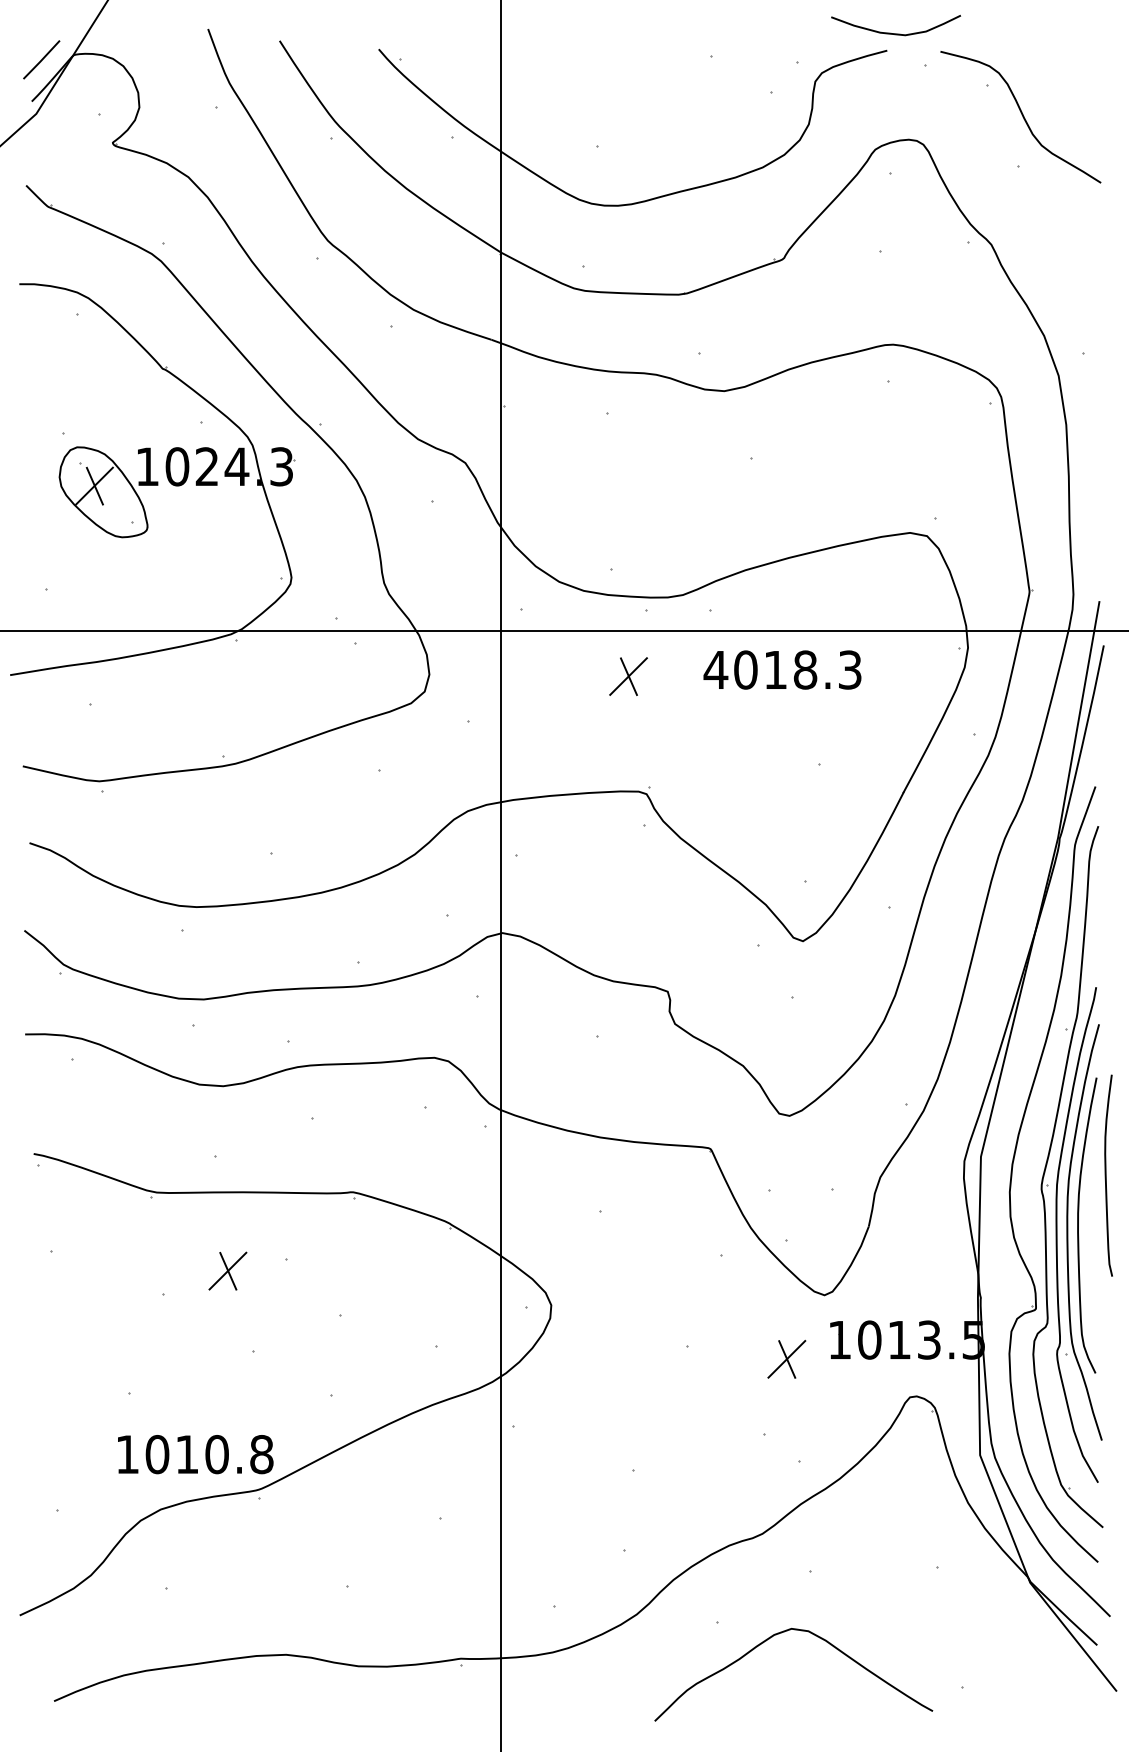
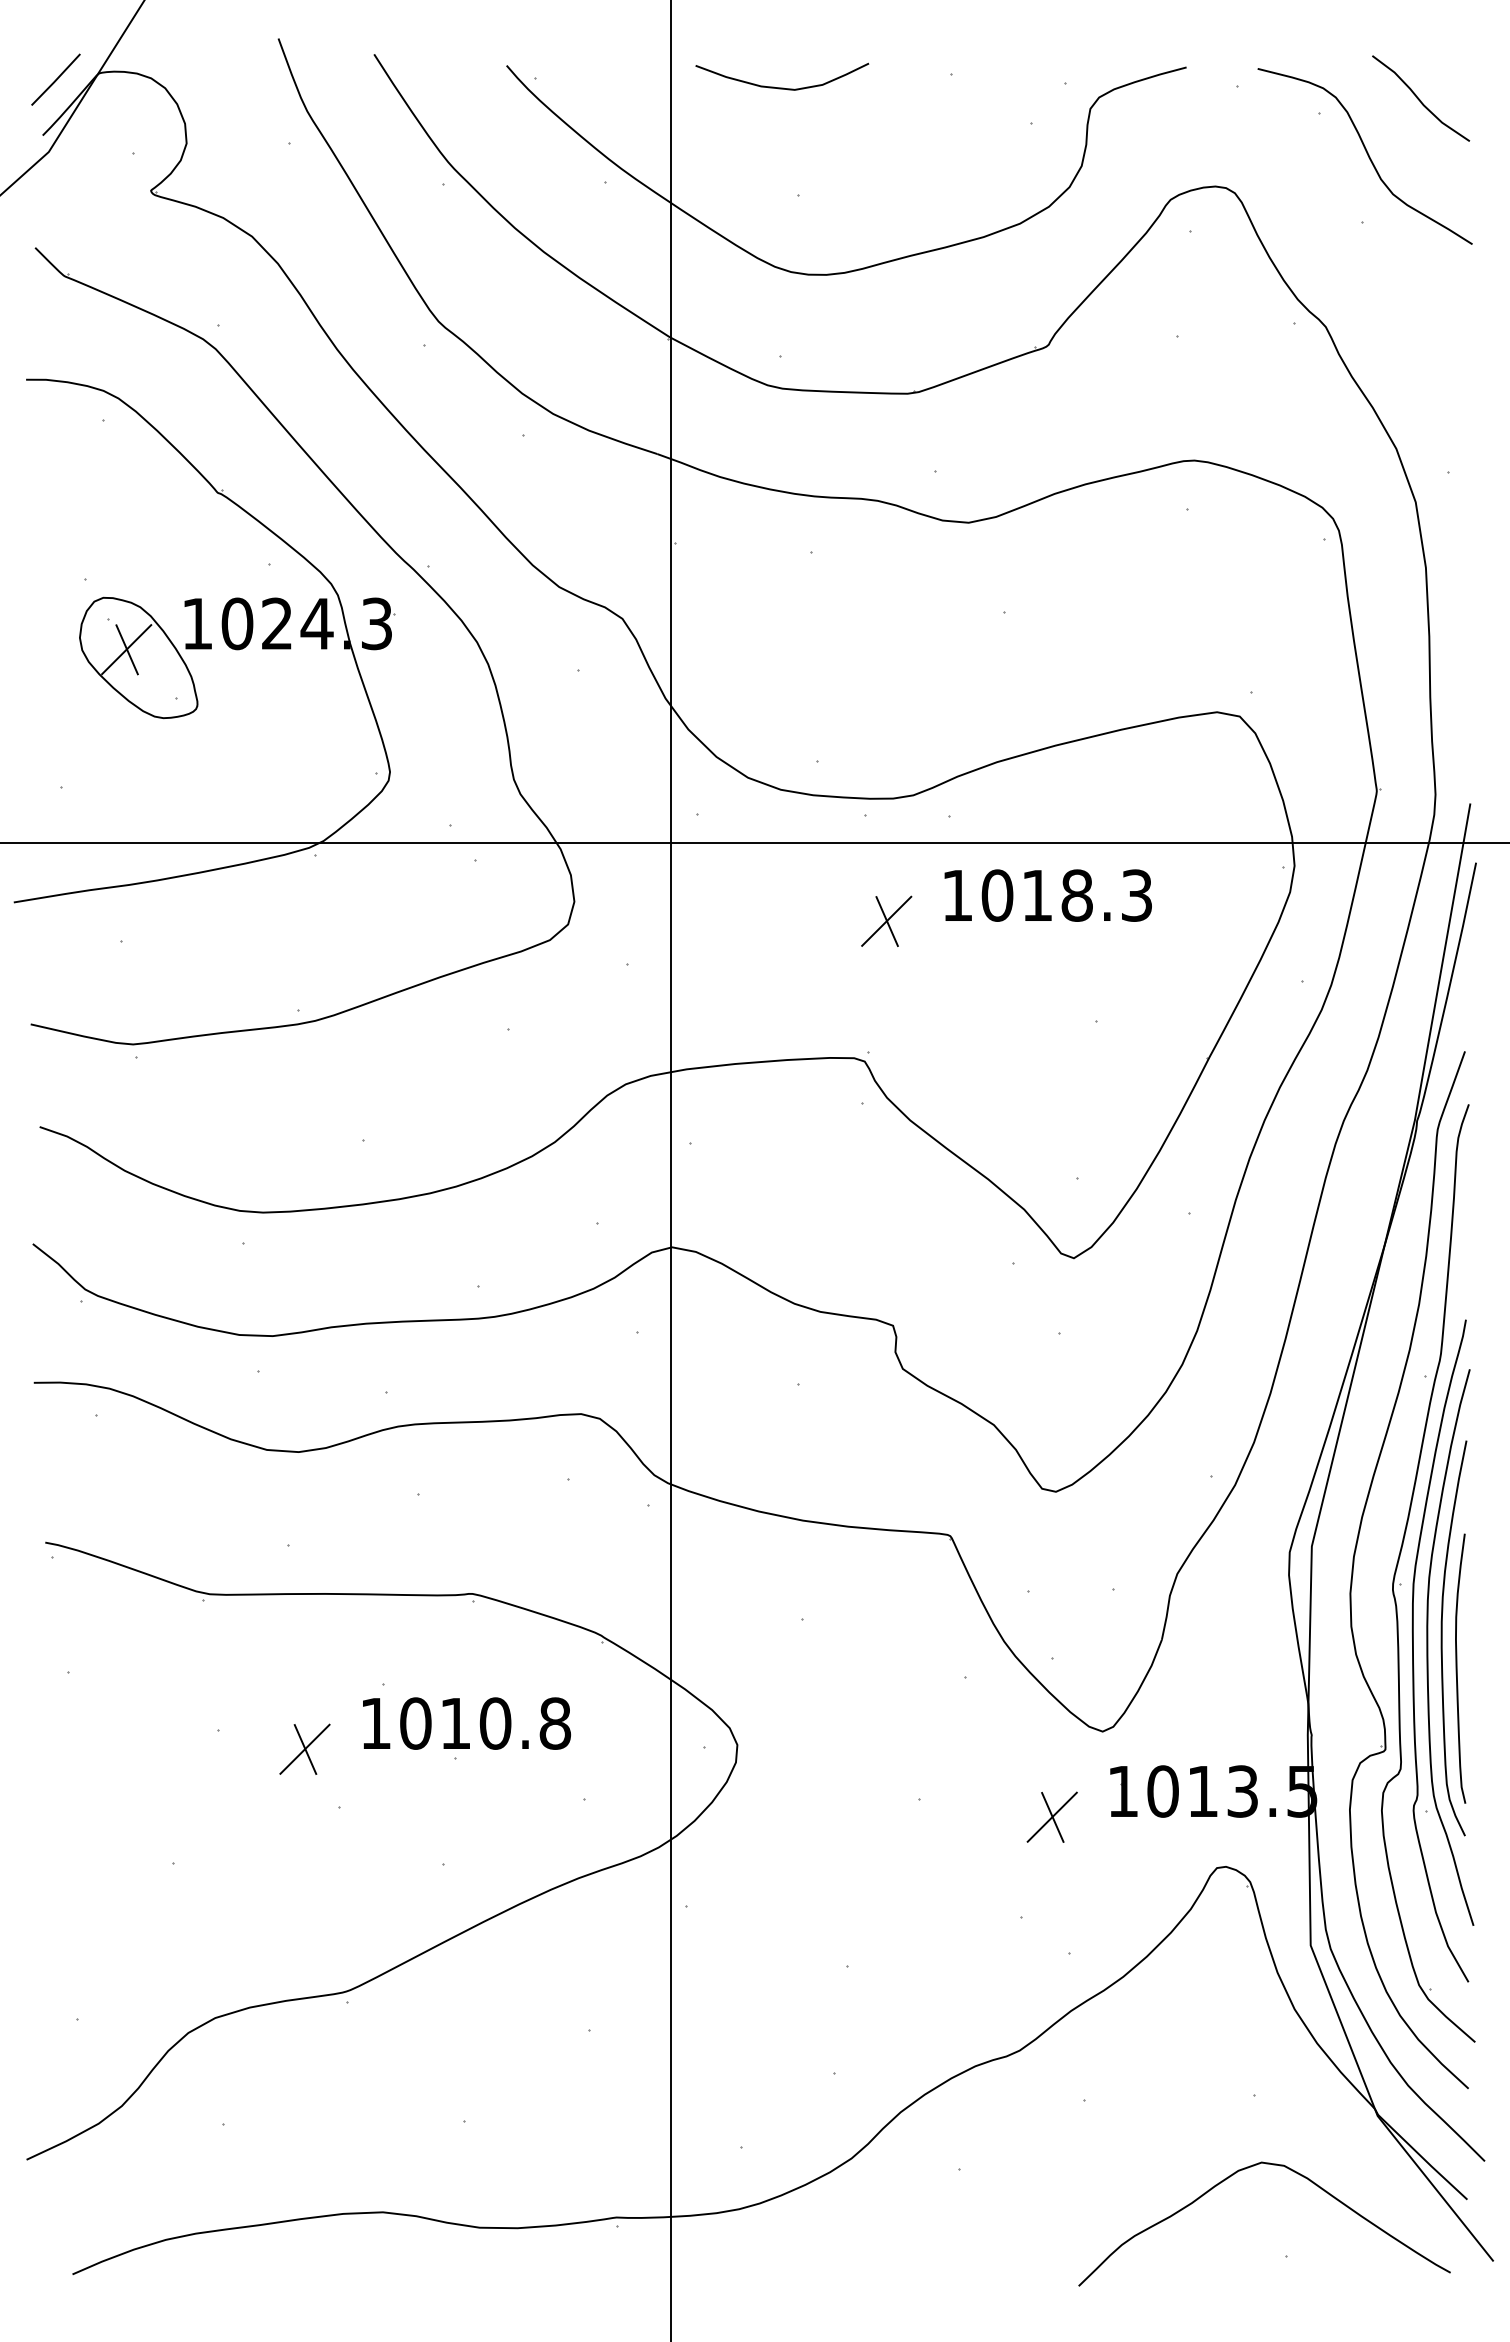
curve: (896, 33) -> (782, 87), moved
curve: (1062, 74) -> (1420, 99), added
text: (715, 669) -> (957, 895), 4018.3 -> 1018.3
part: (628, 675) -> (886, 920), moved
curve: (1106, 1175) -> (1457, 1668), moved
part: (227, 1270) -> (304, 1748), moved
text: (195, 1454) -> (466, 1723), moved
curve: (770, 1638) -> (1233, 2175), moved

